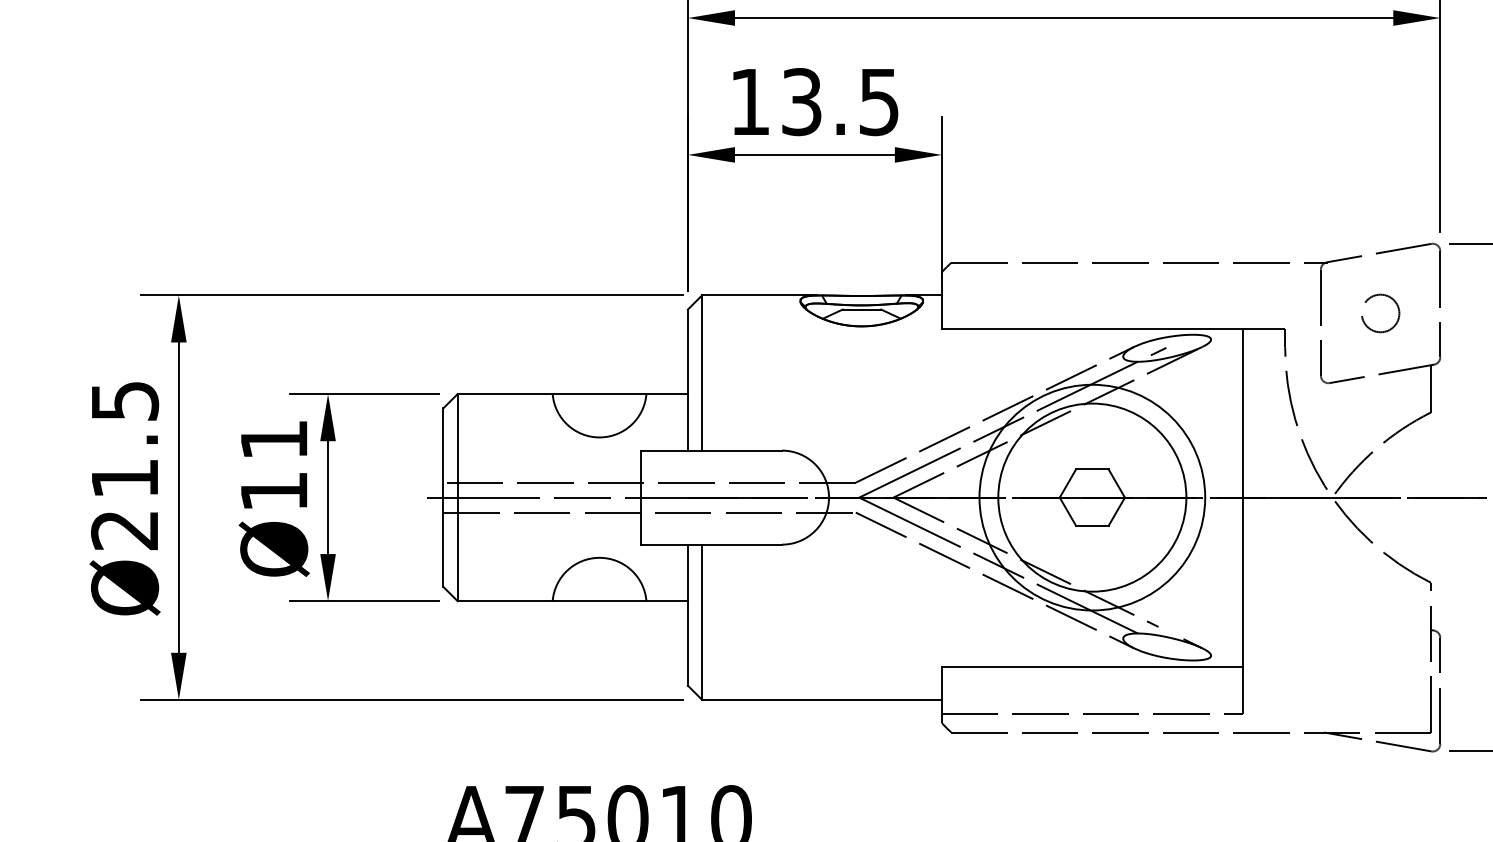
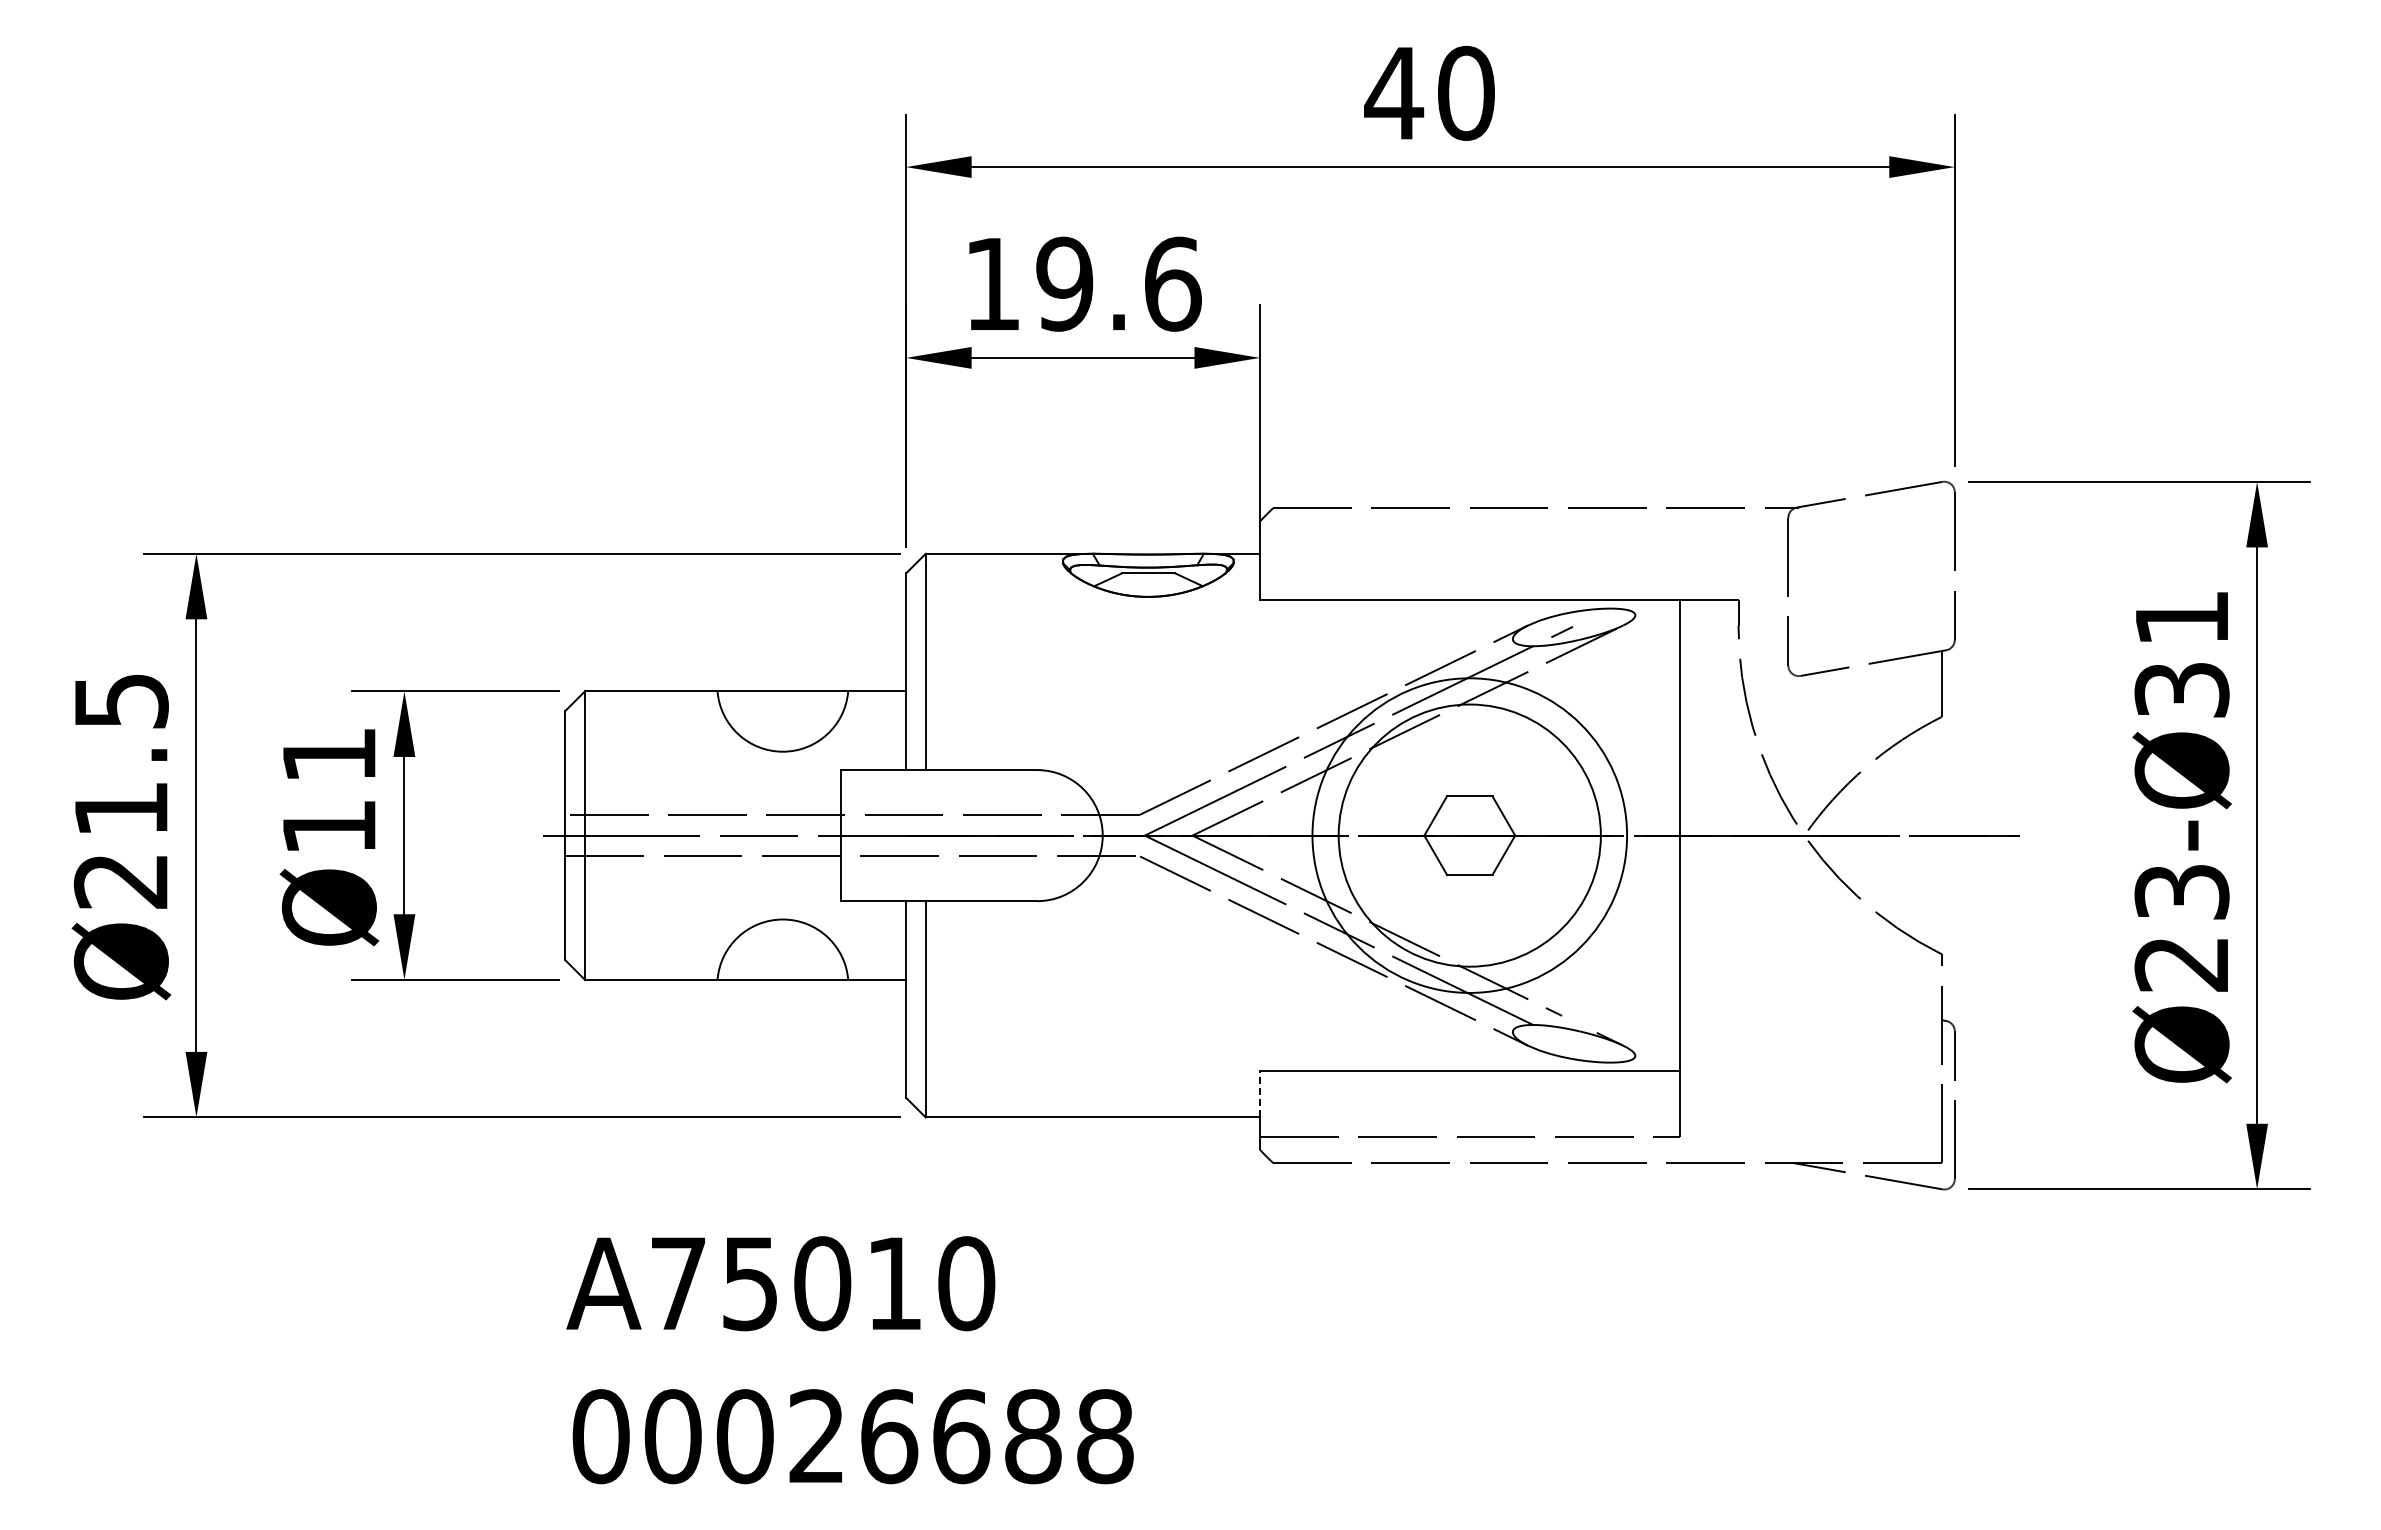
text: (840, 101) -> (1118, 283), 13.5 -> 19.6
circle: (1380, 313) -> (1871, 578), removed
line: (942, 682) -> (1260, 1093), solid -> dashed

